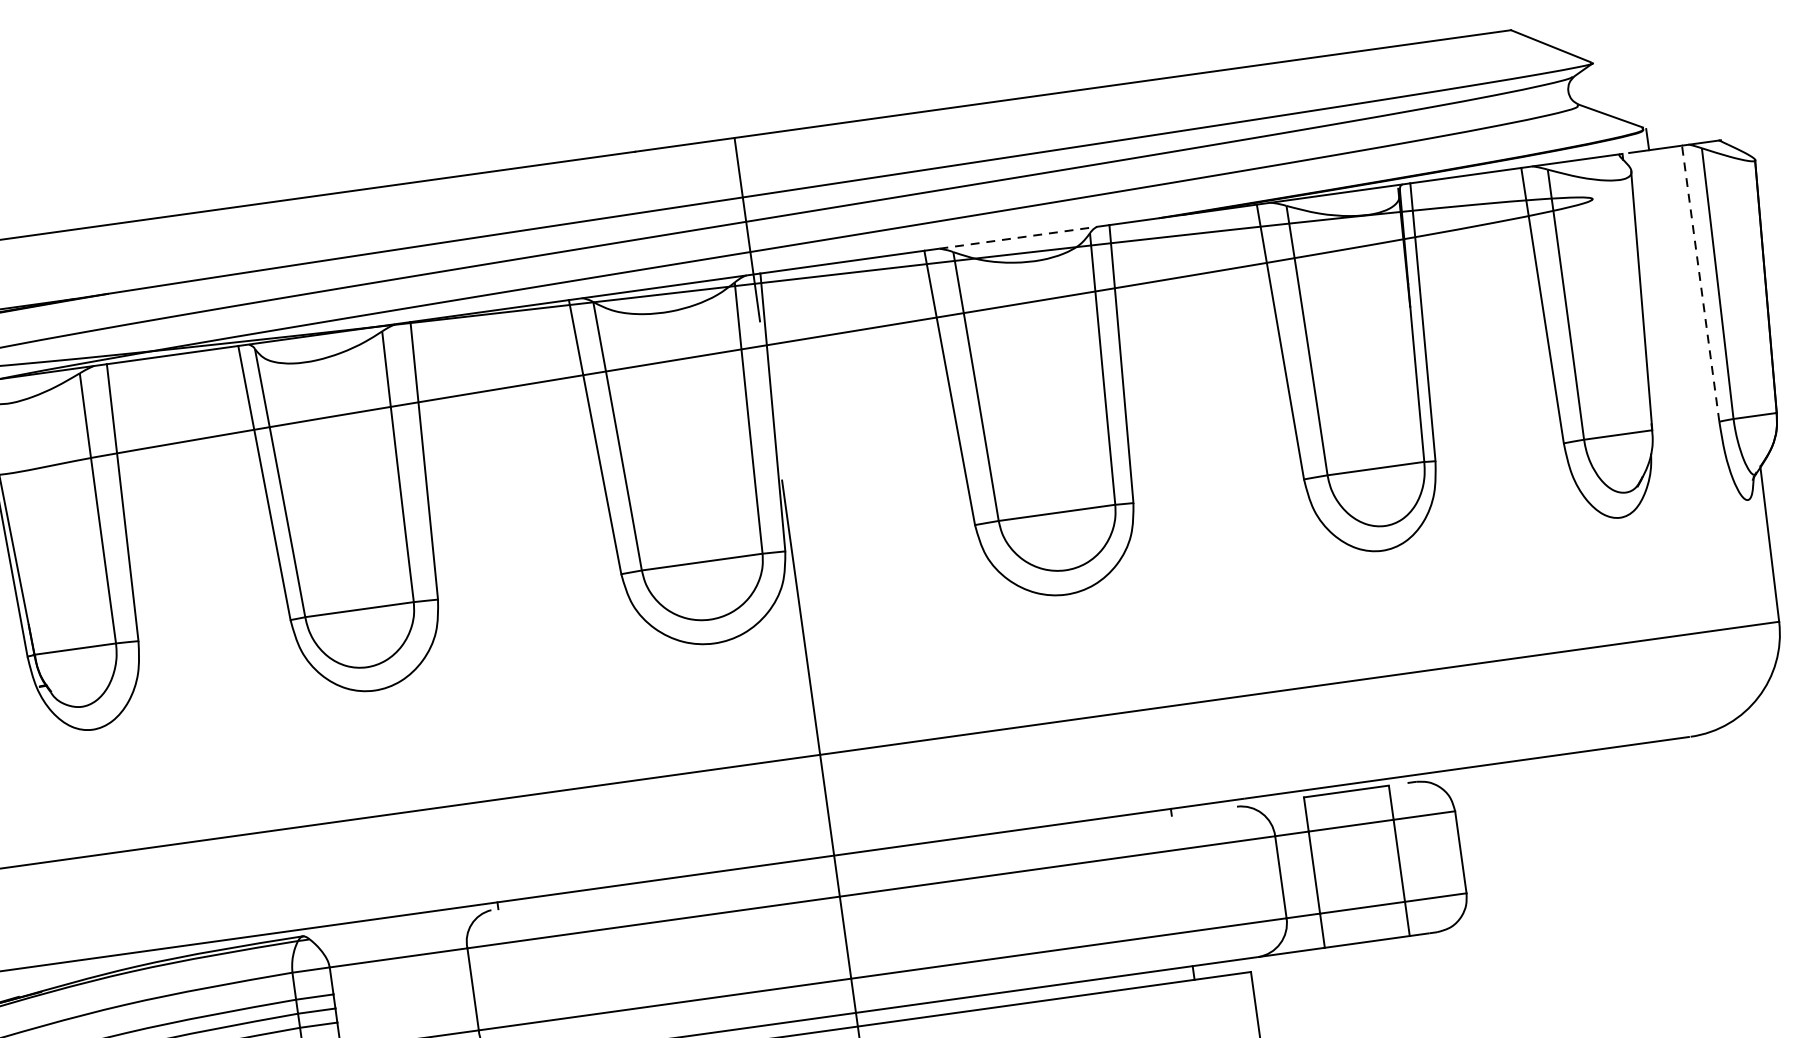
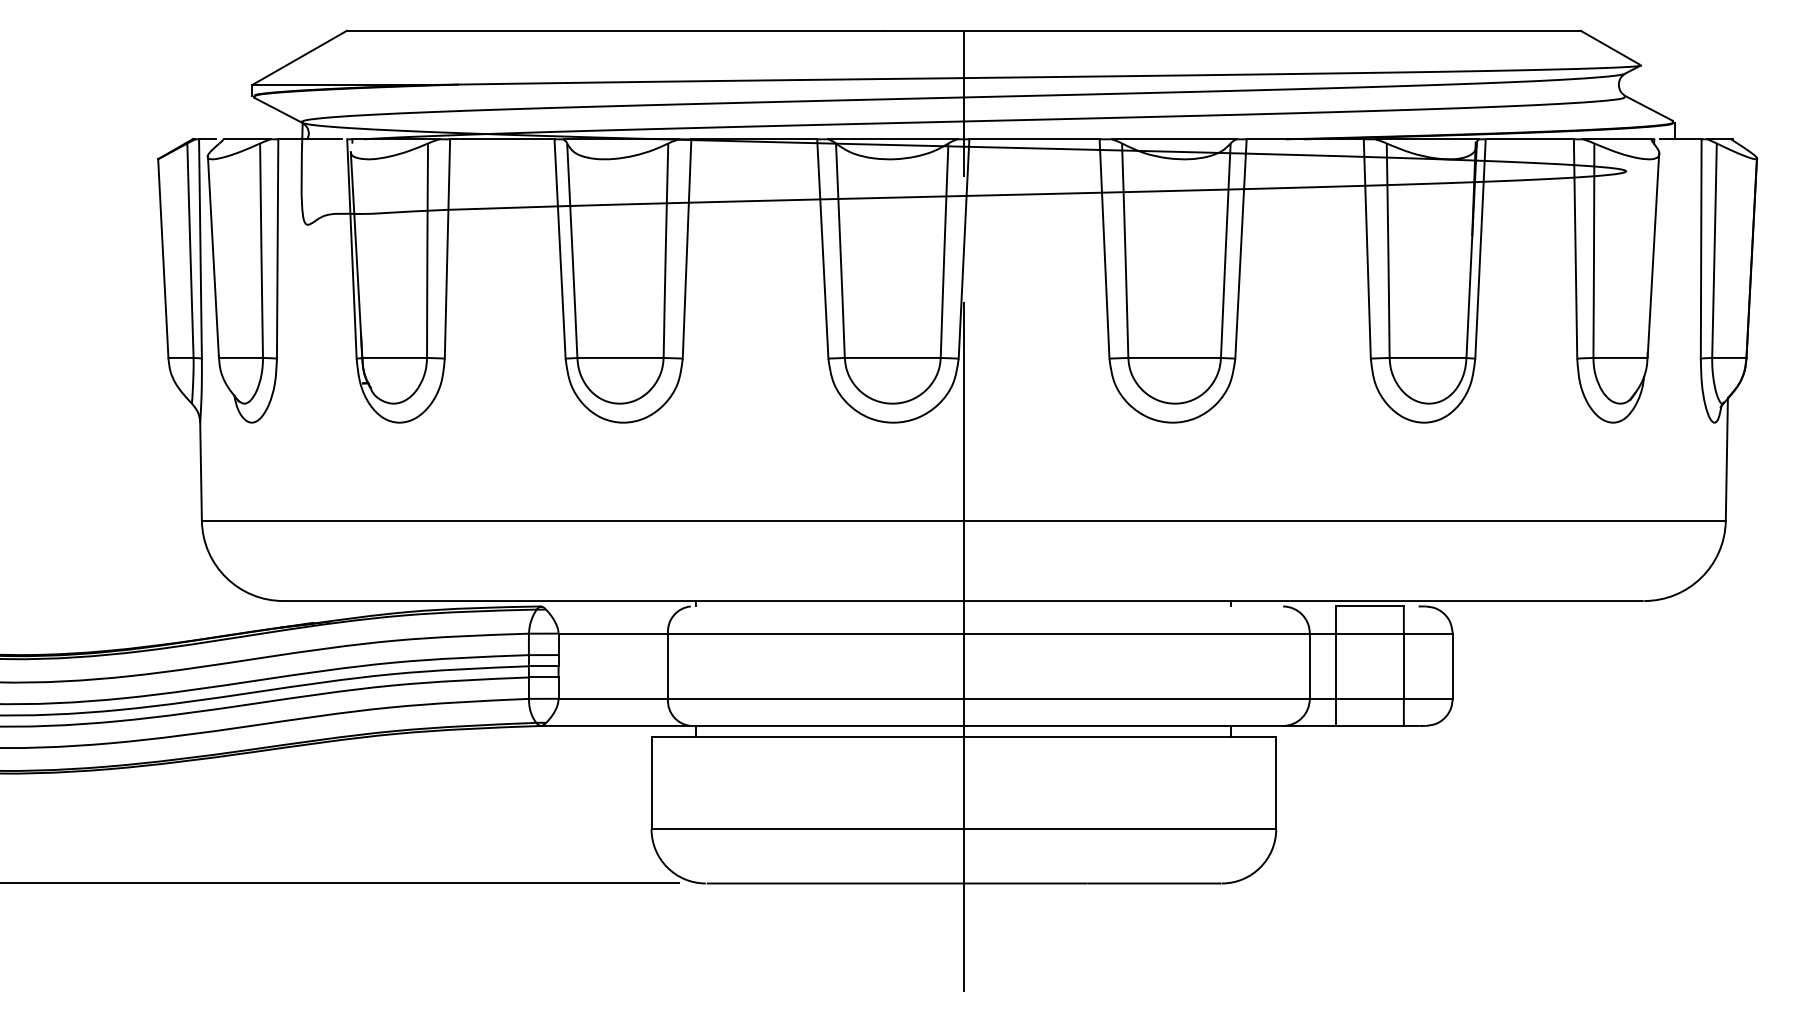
line: (1018, 237) -> (1174, 139), dashed -> solid
line: (1700, 283) -> (1701, 248), dashed -> solid

